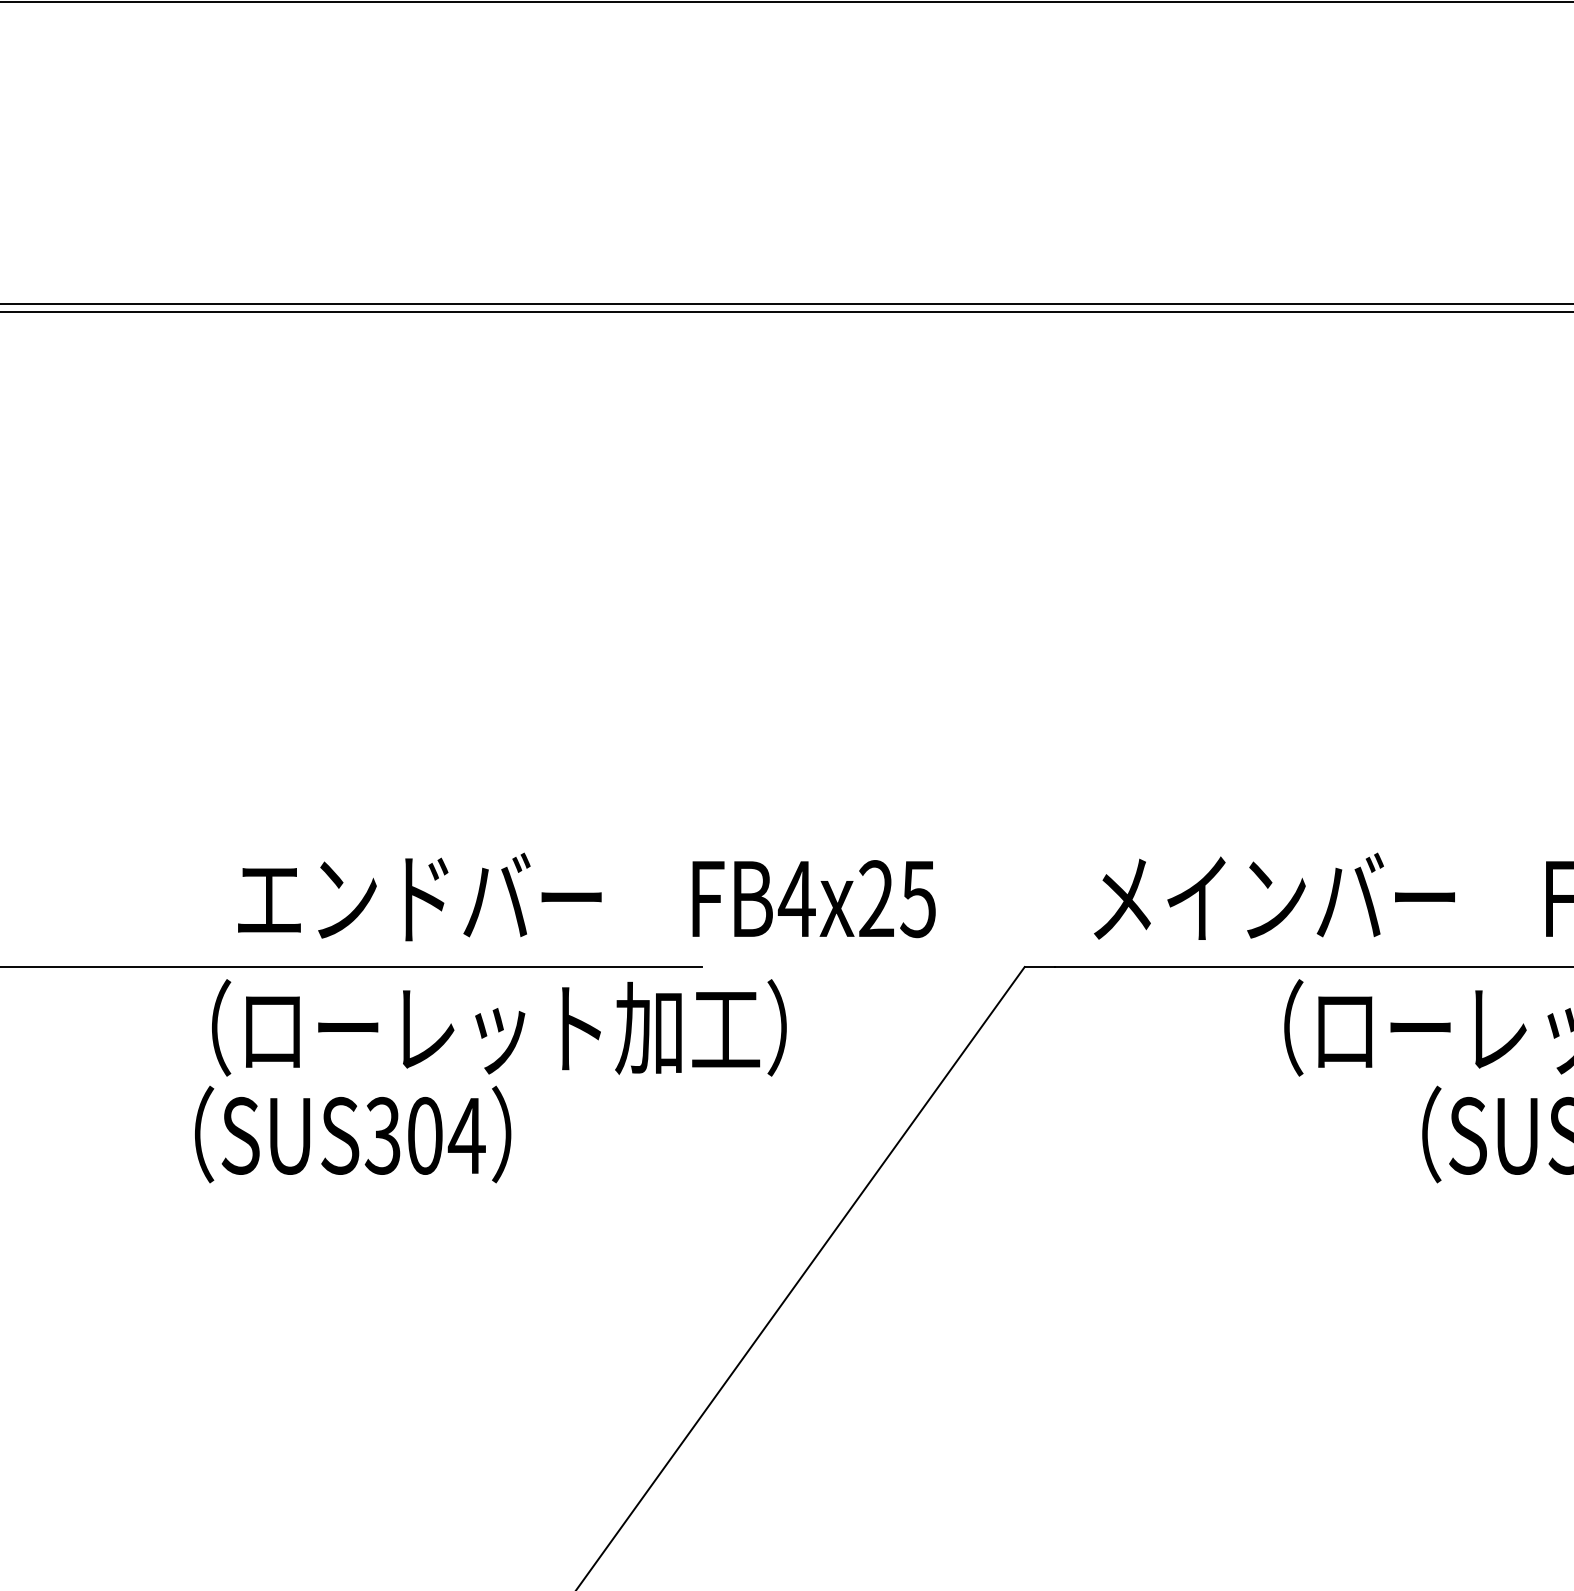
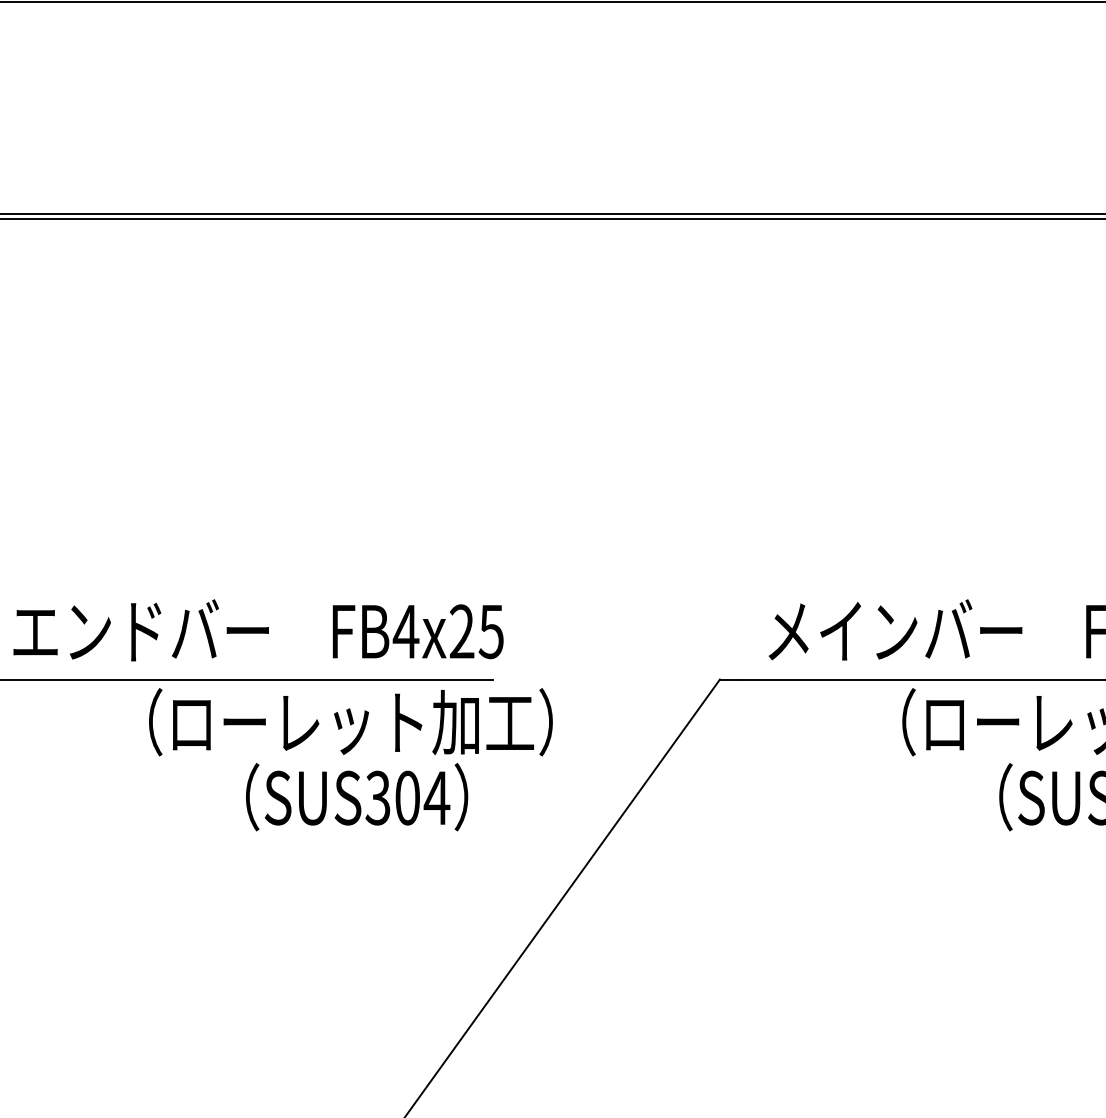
text: (586, 896) -> (258, 629), moved
text: (353, 1134) -> (357, 797), moved

